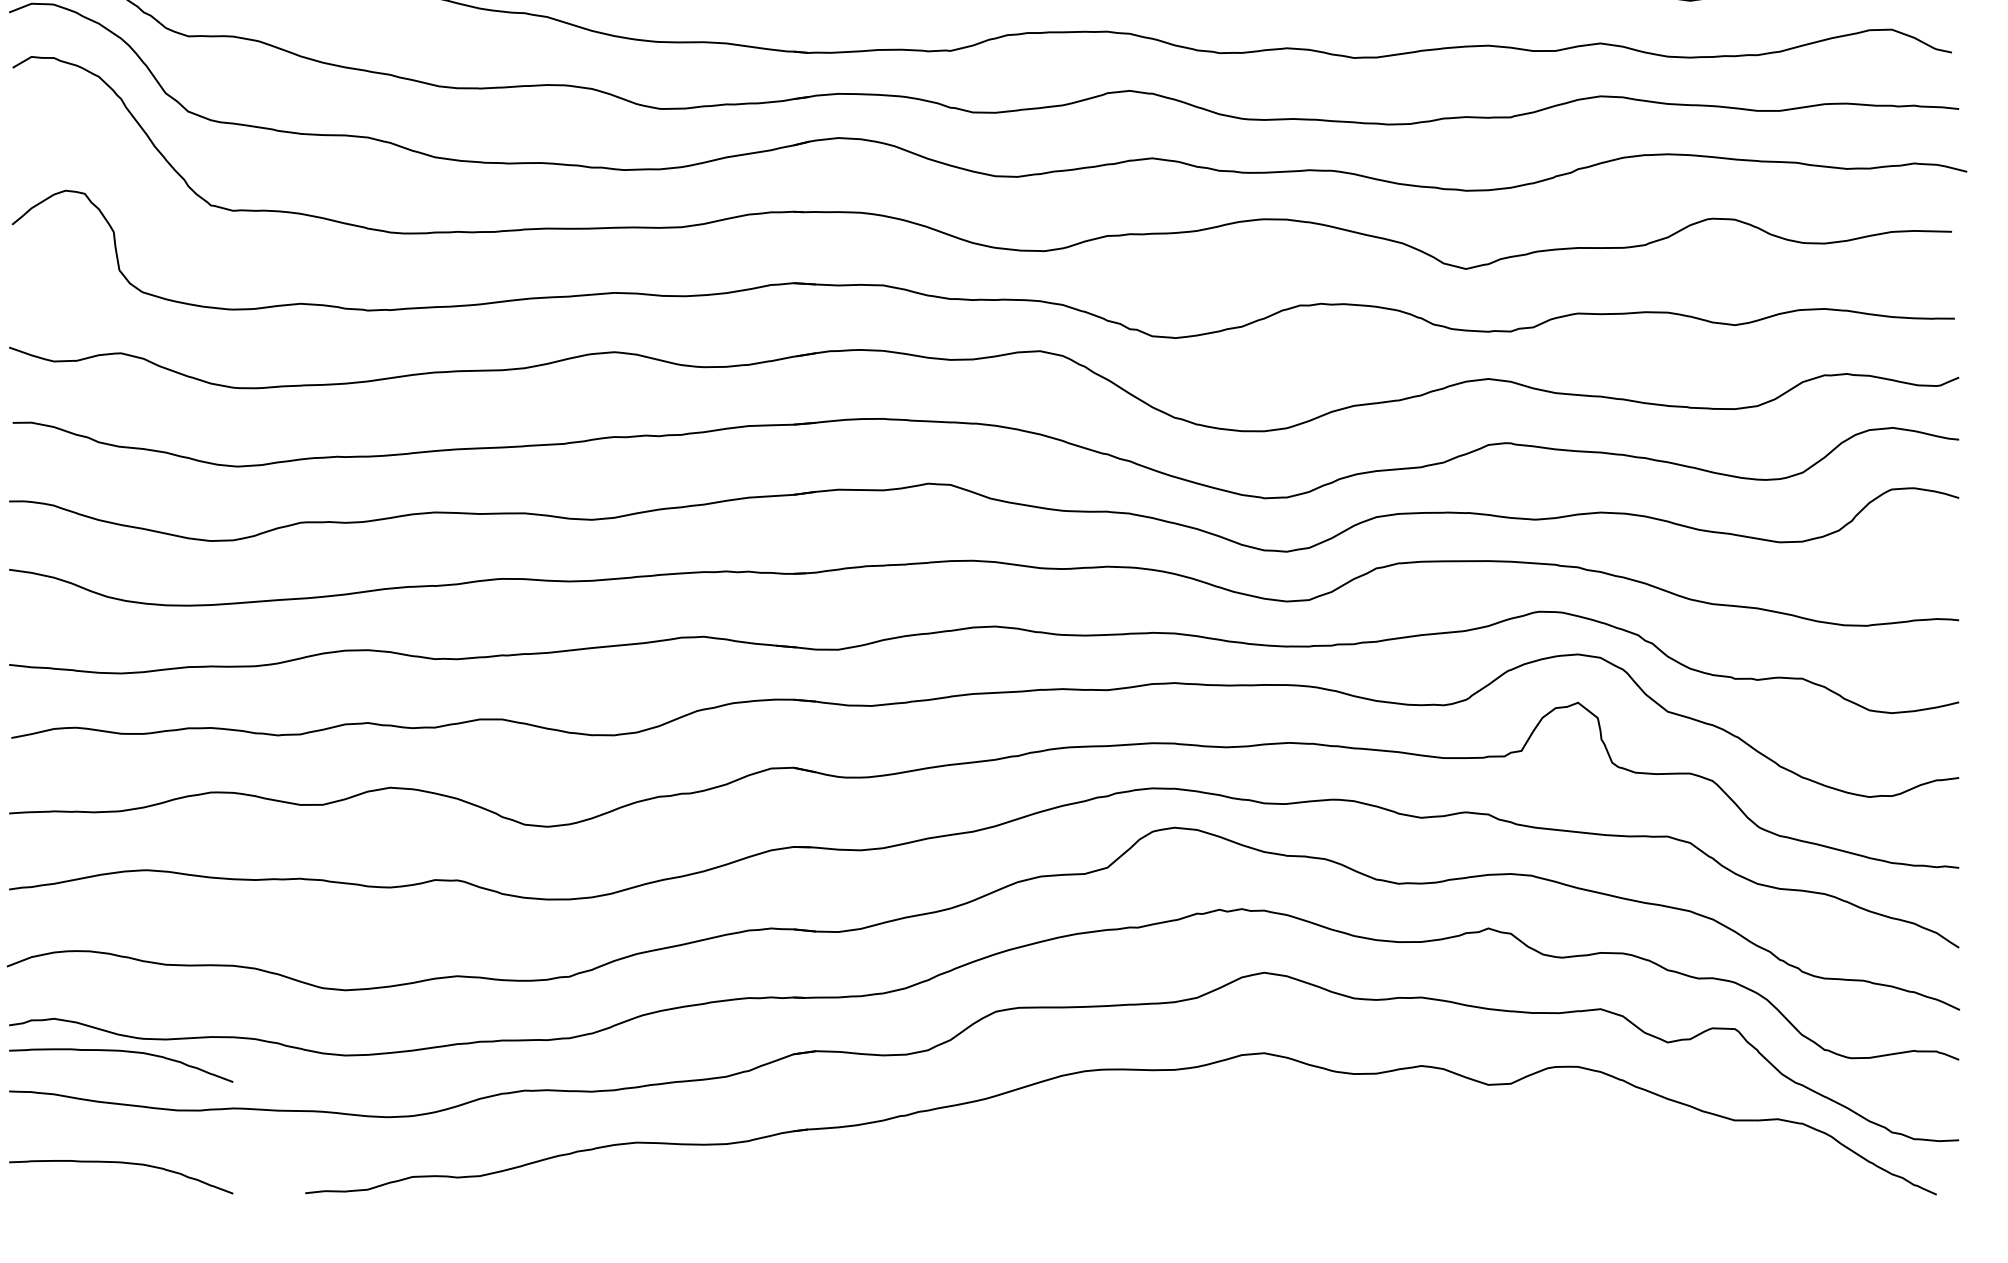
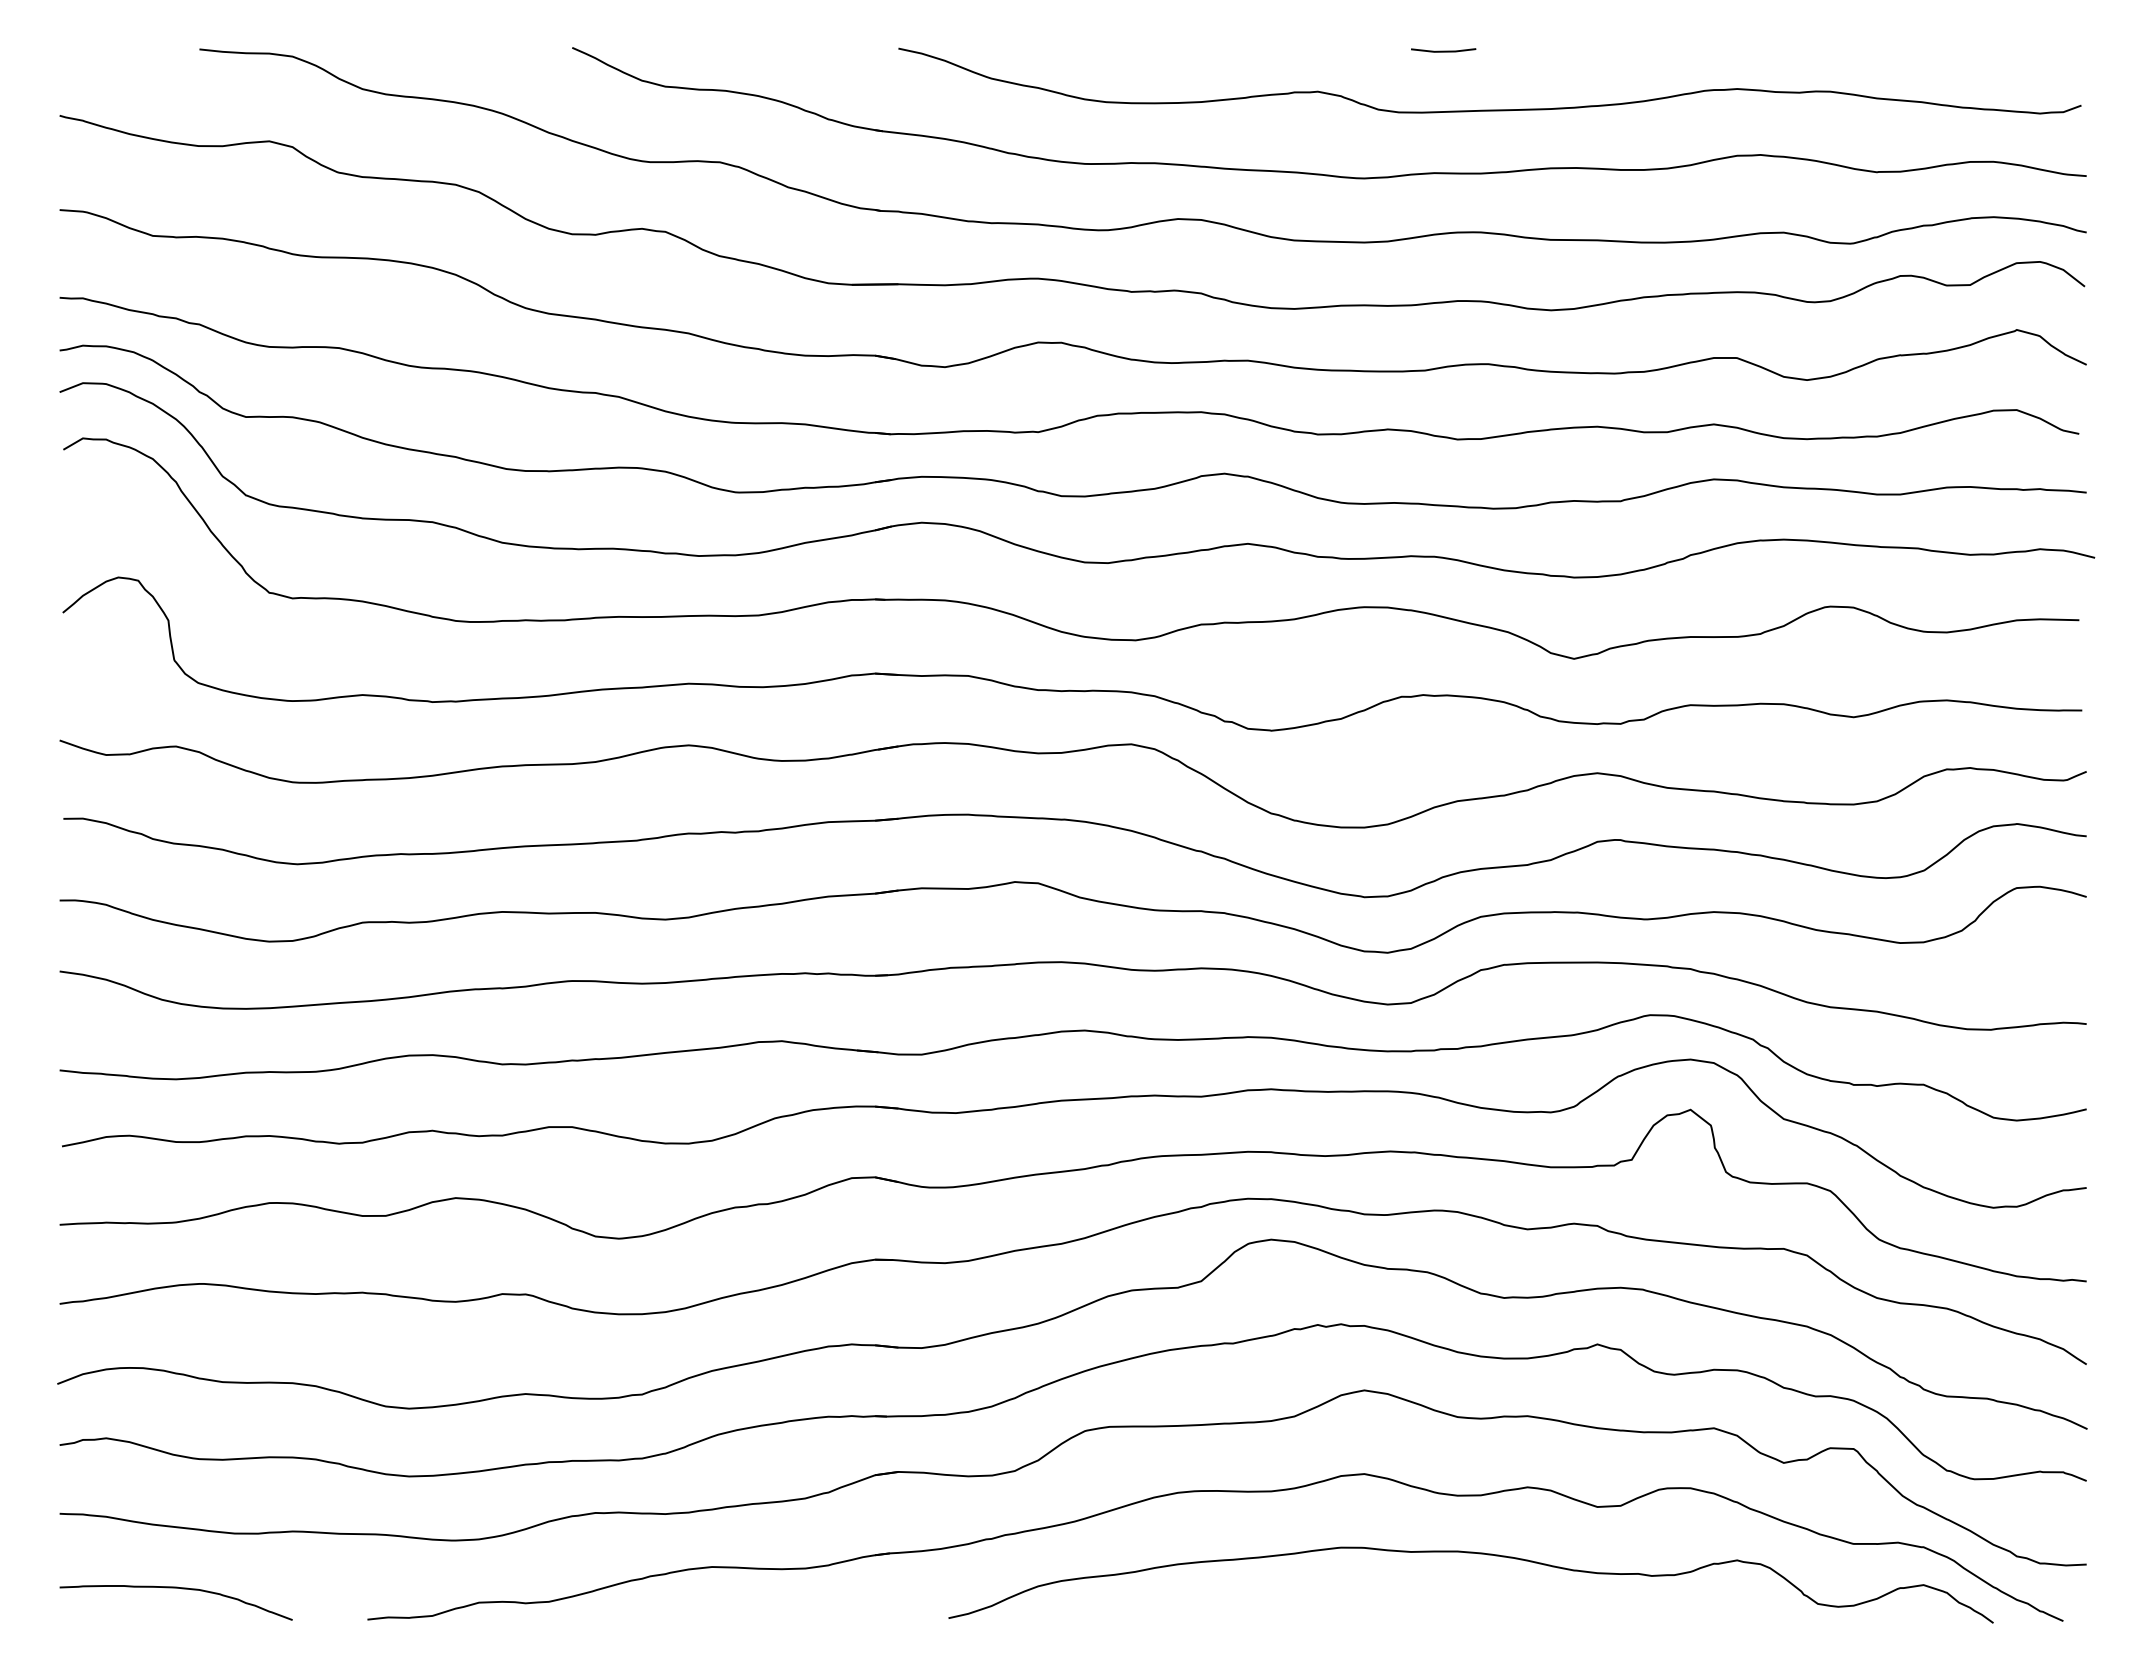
curve: (120, 1051) -> (175, 1472), removed
curve: (1366, 1129) -> (1470, 1553), added

